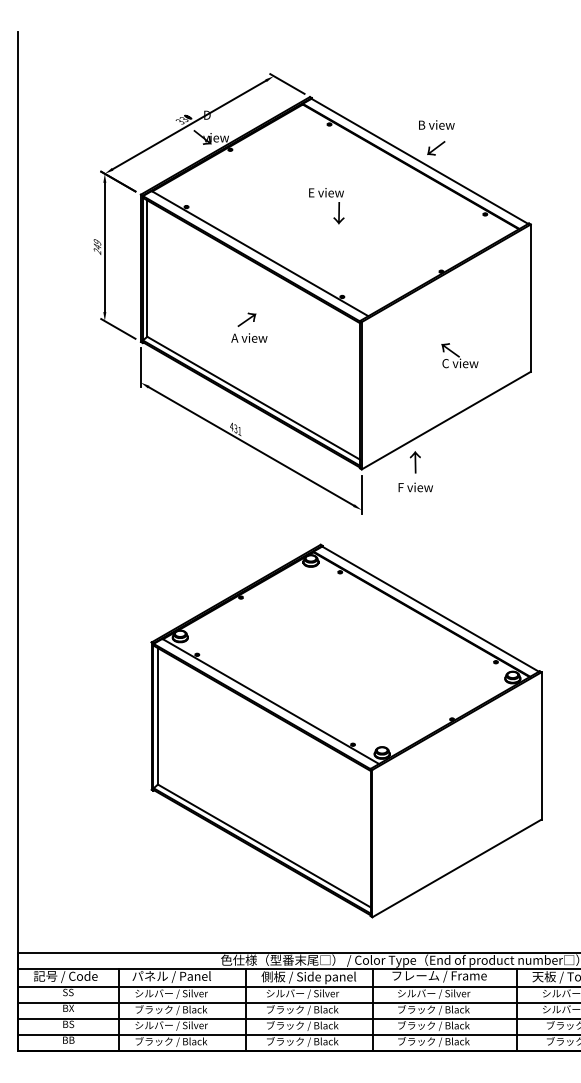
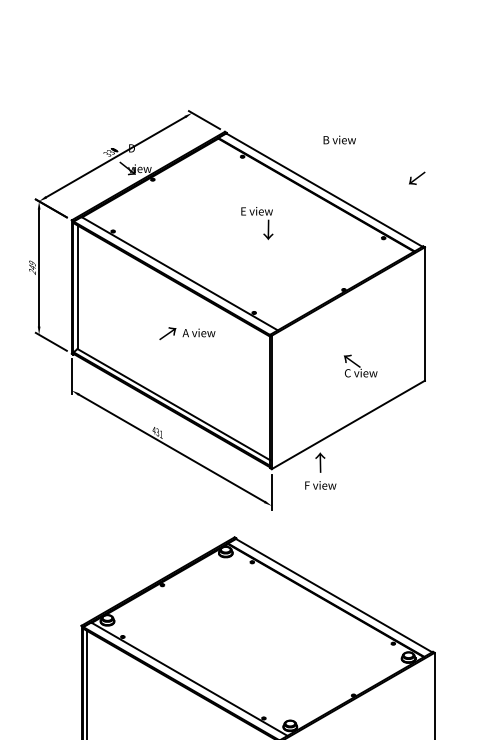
text: (436, 124) -> (339, 139), moved
text: (436, 148) -> (417, 178), moved
text: (326, 206) -> (257, 223), moved
text: (249, 337) -> (199, 332), moved

